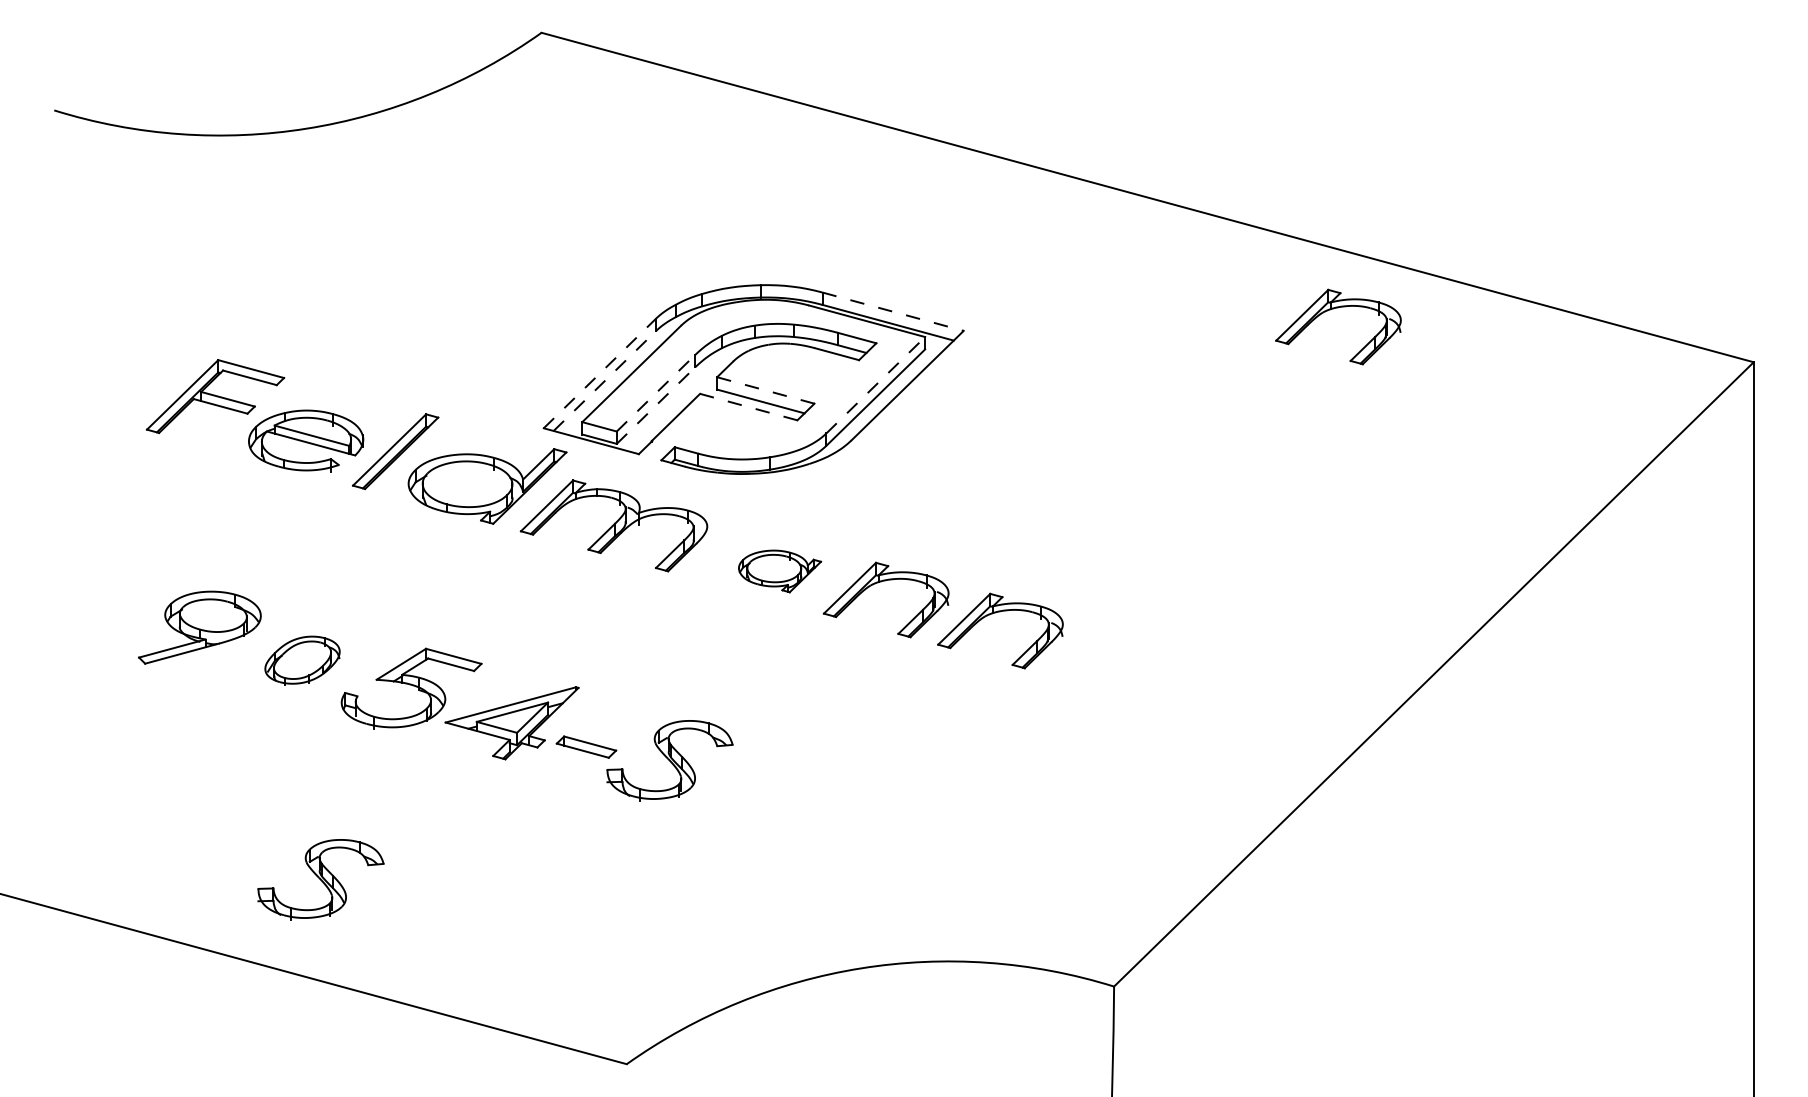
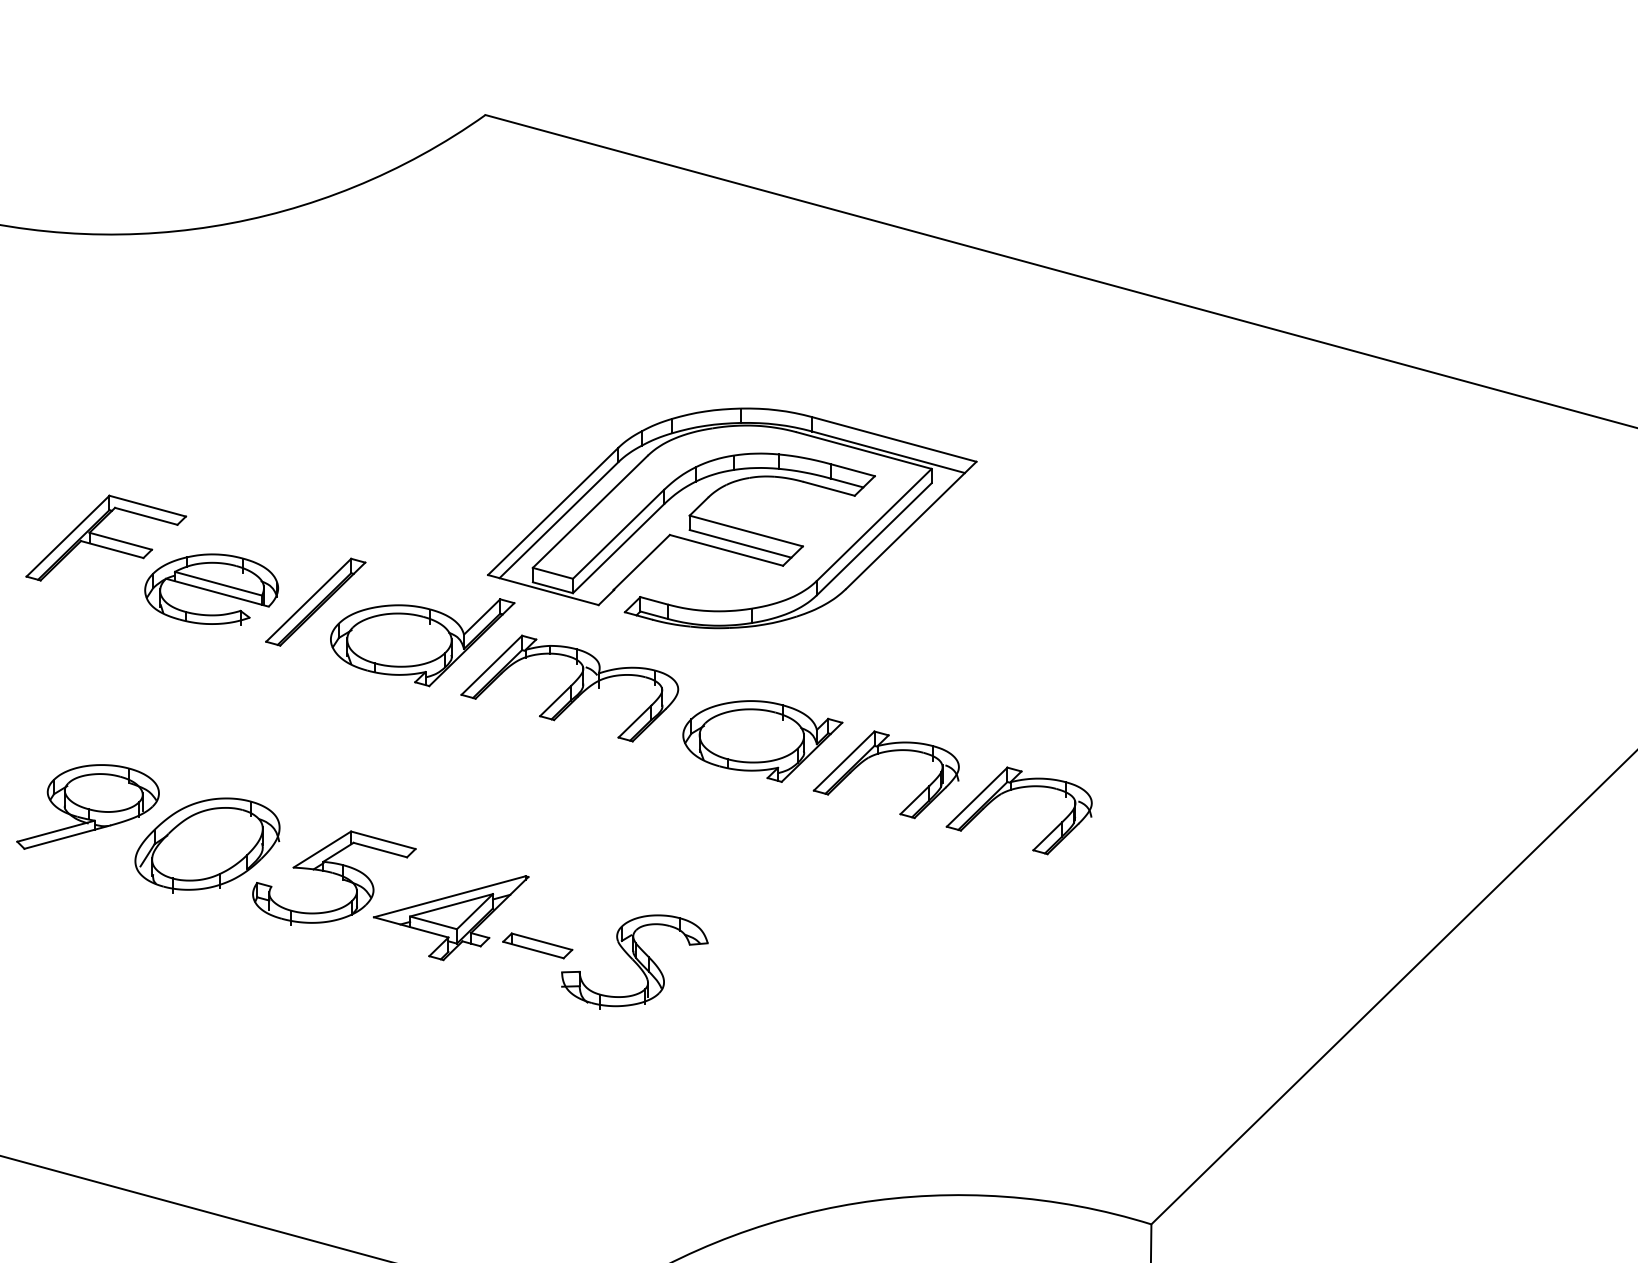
part: (1333, 309) -> (1406, 436), removed
line: (893, 311) -> (894, 439), dashed -> solid
line: (600, 373) -> (554, 511), dashed -> solid
line: (605, 380) -> (559, 519), dashed -> solid
line: (875, 385) -> (873, 525), dashed -> solid
line: (766, 390) -> (747, 531), dashed -> solid
line: (656, 393) -> (619, 534), dashed -> solid
line: (656, 405) -> (619, 548), dashed -> solid
line: (748, 406) -> (726, 549), dashed -> solid
part: (779, 571) -> (762, 741), size x1.67
part: (302, 660) -> (207, 845), size x1.67
part: (320, 879) -> (228, 1099), removed

